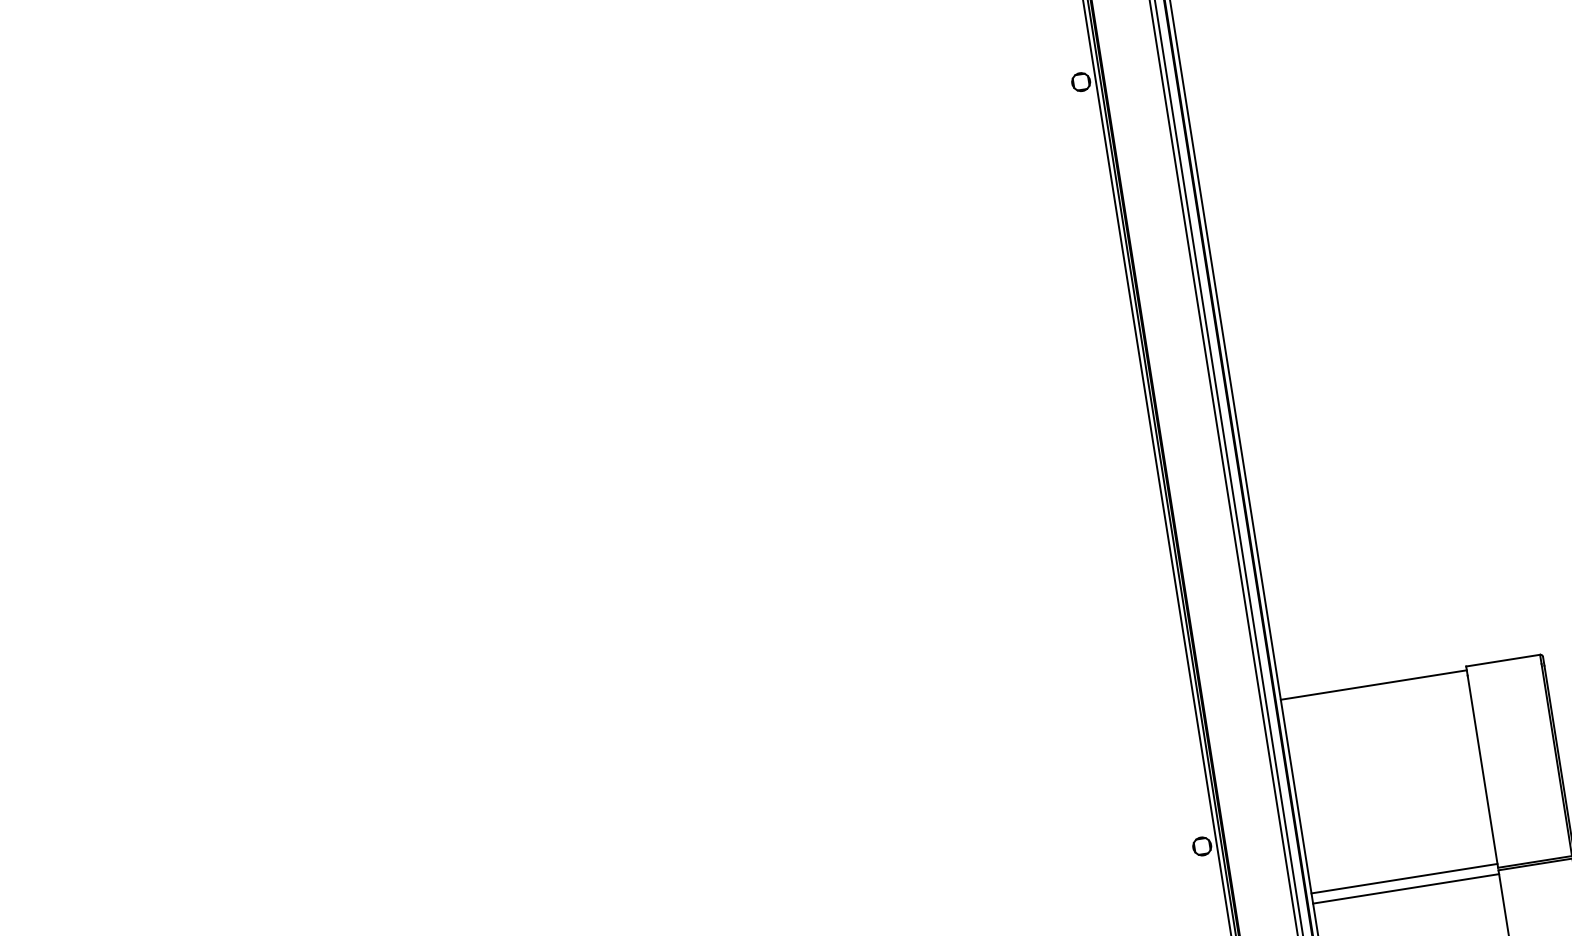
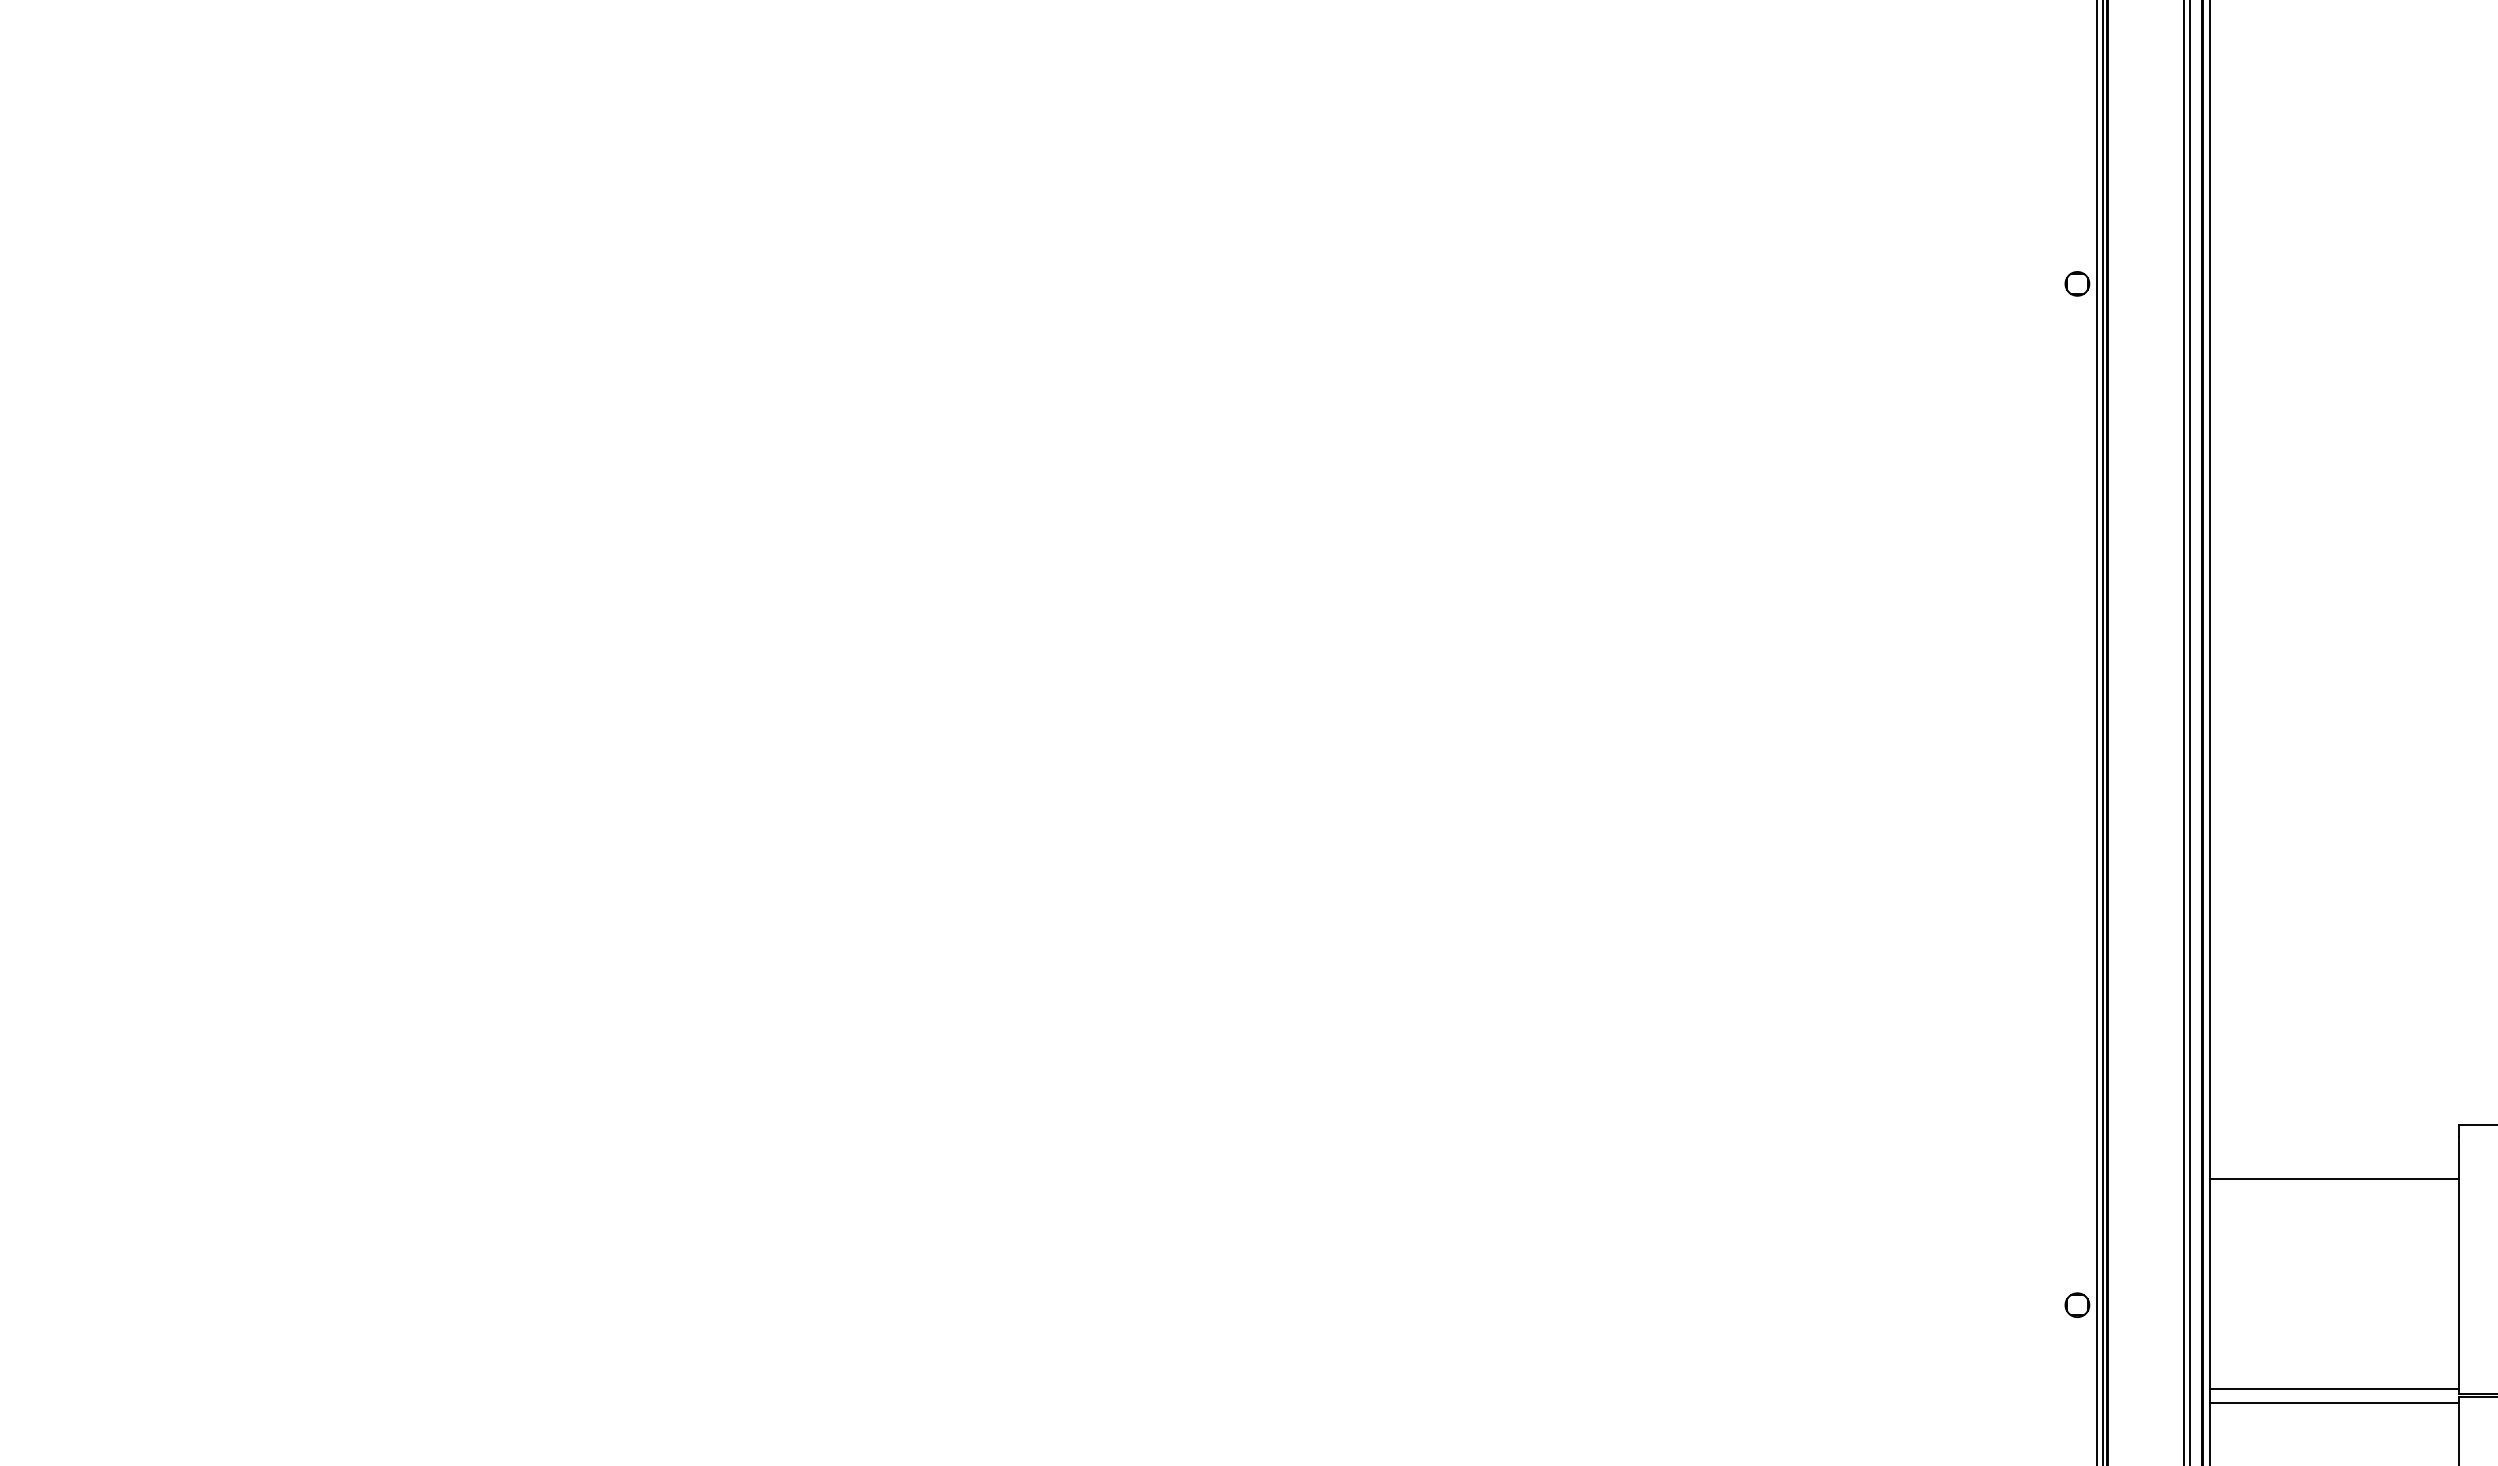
line: (1373, 685) -> (2334, 1179), moved

